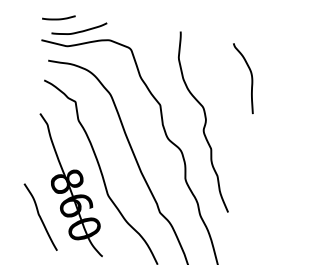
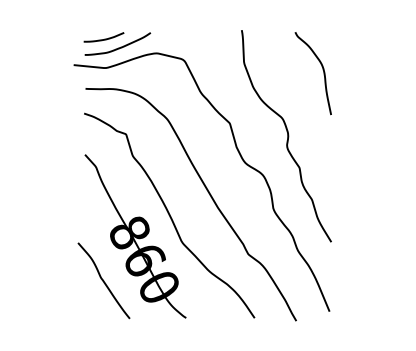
curve: (59, 18) -> (104, 38), moved
curve: (251, 77) -> (322, 70), moved

